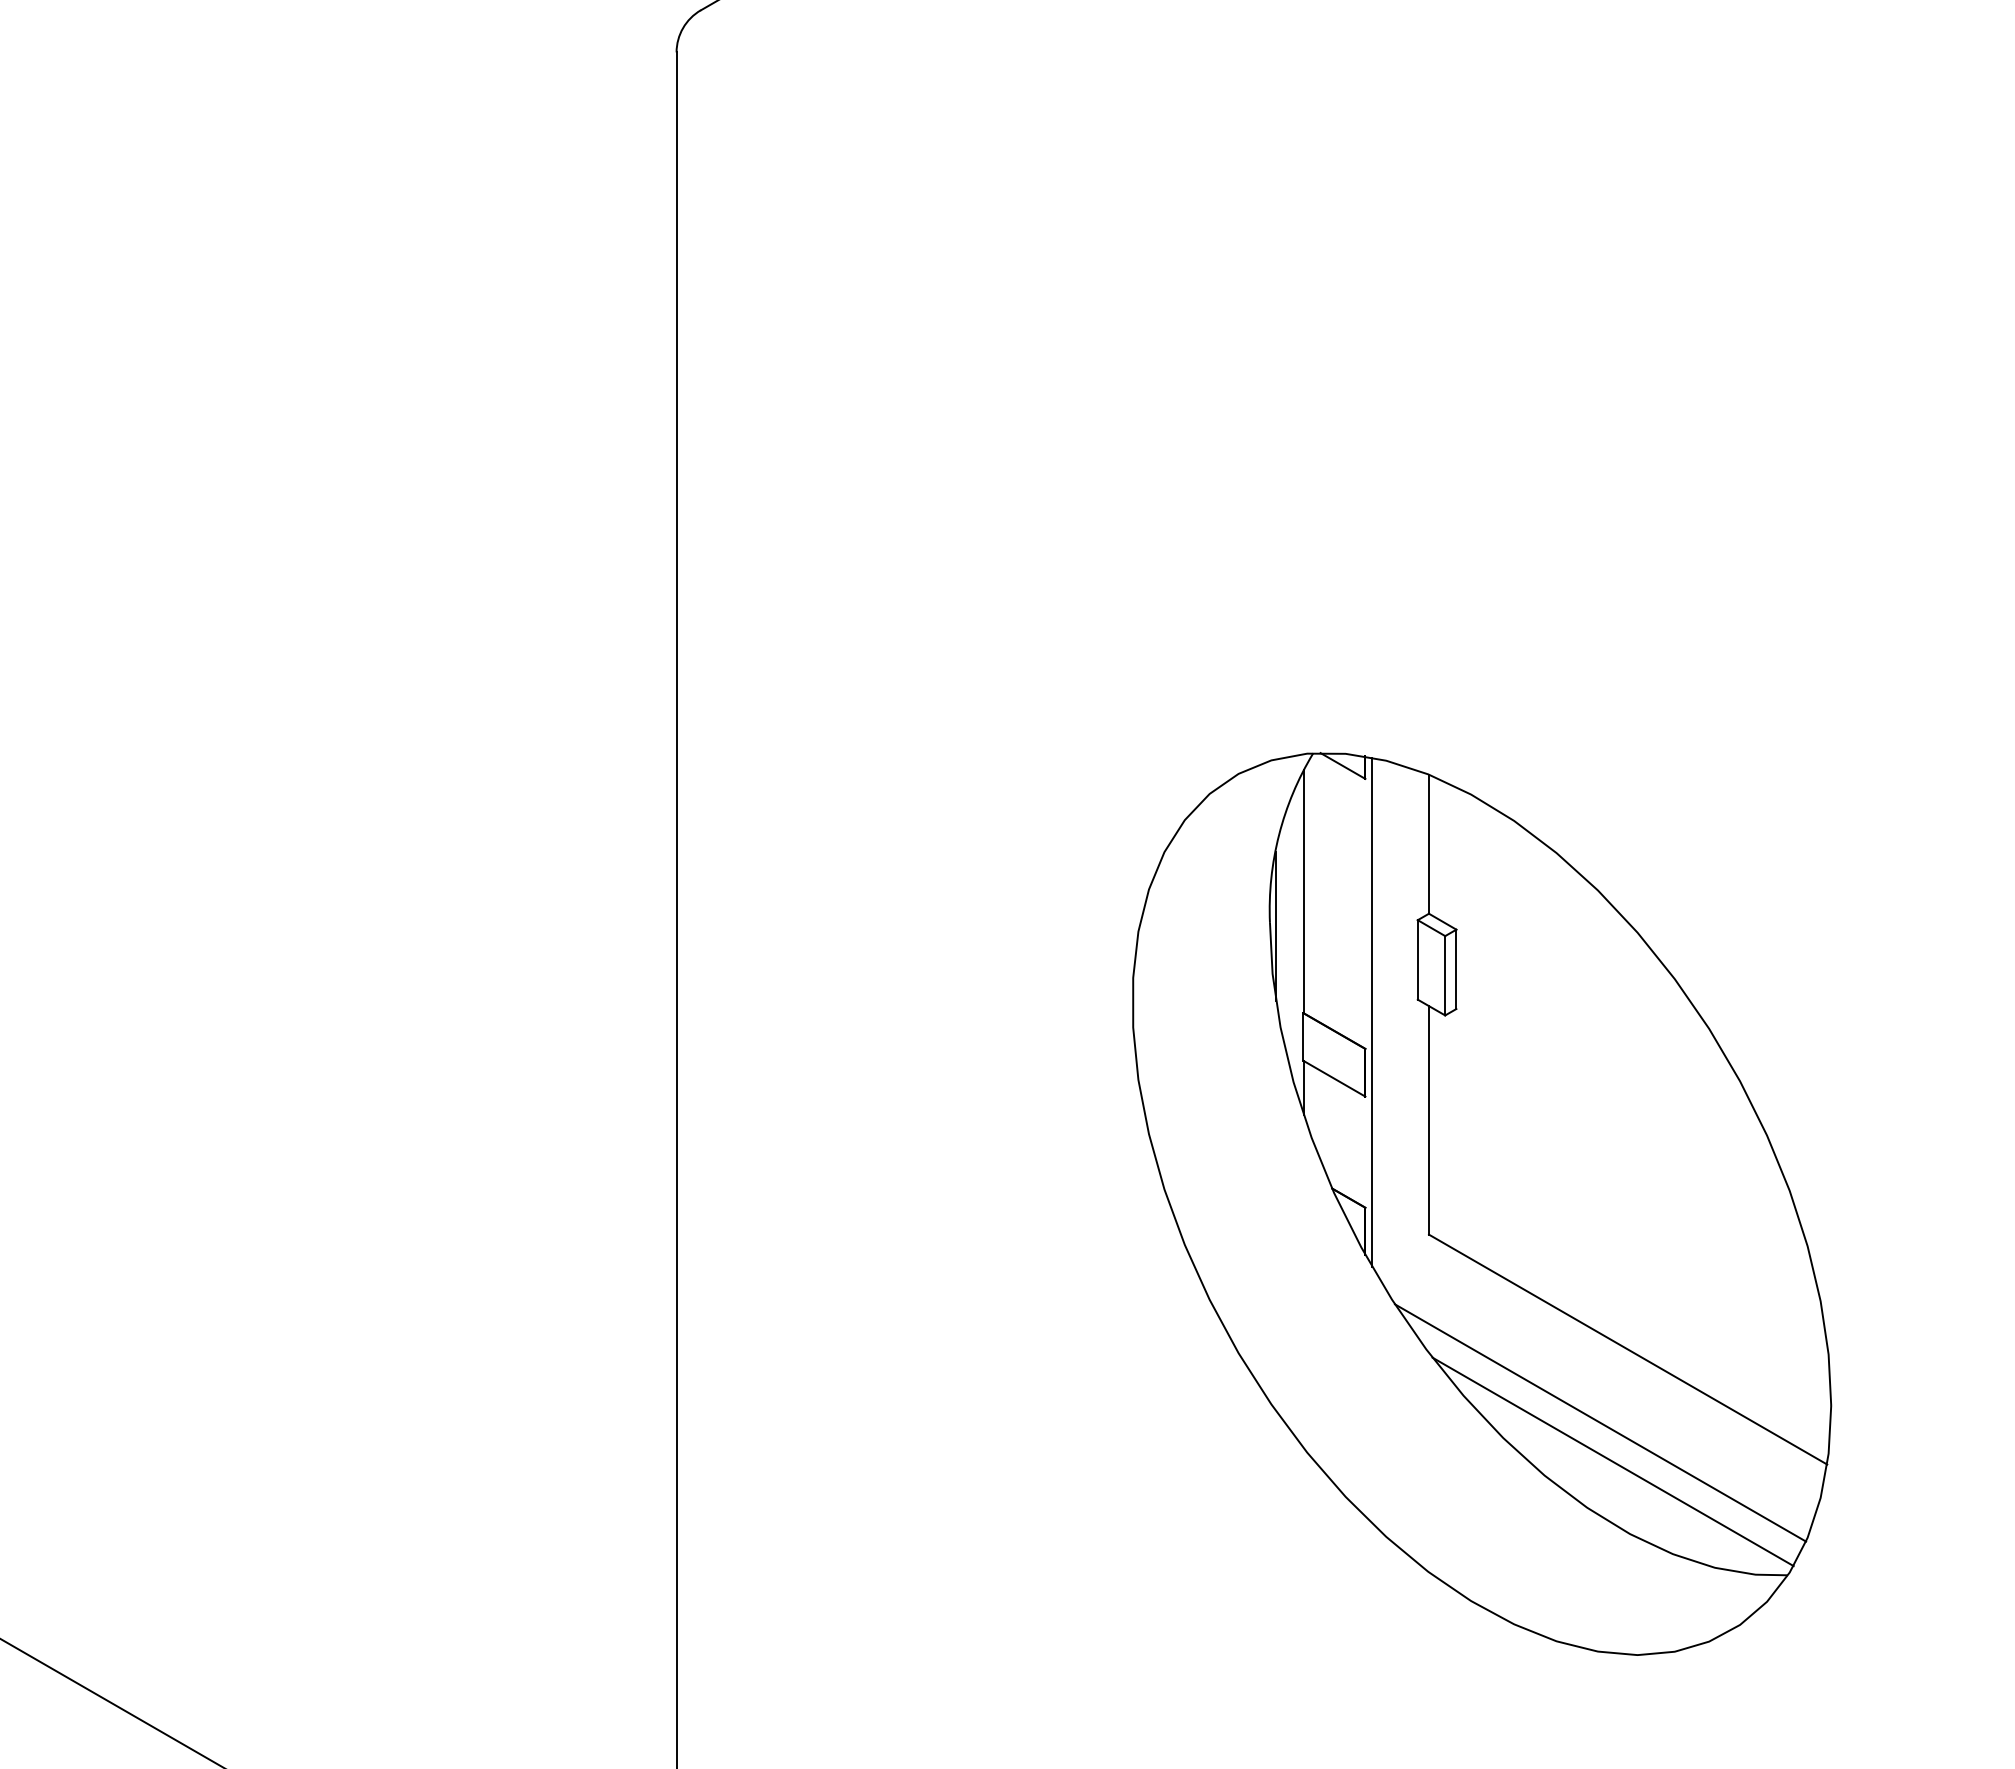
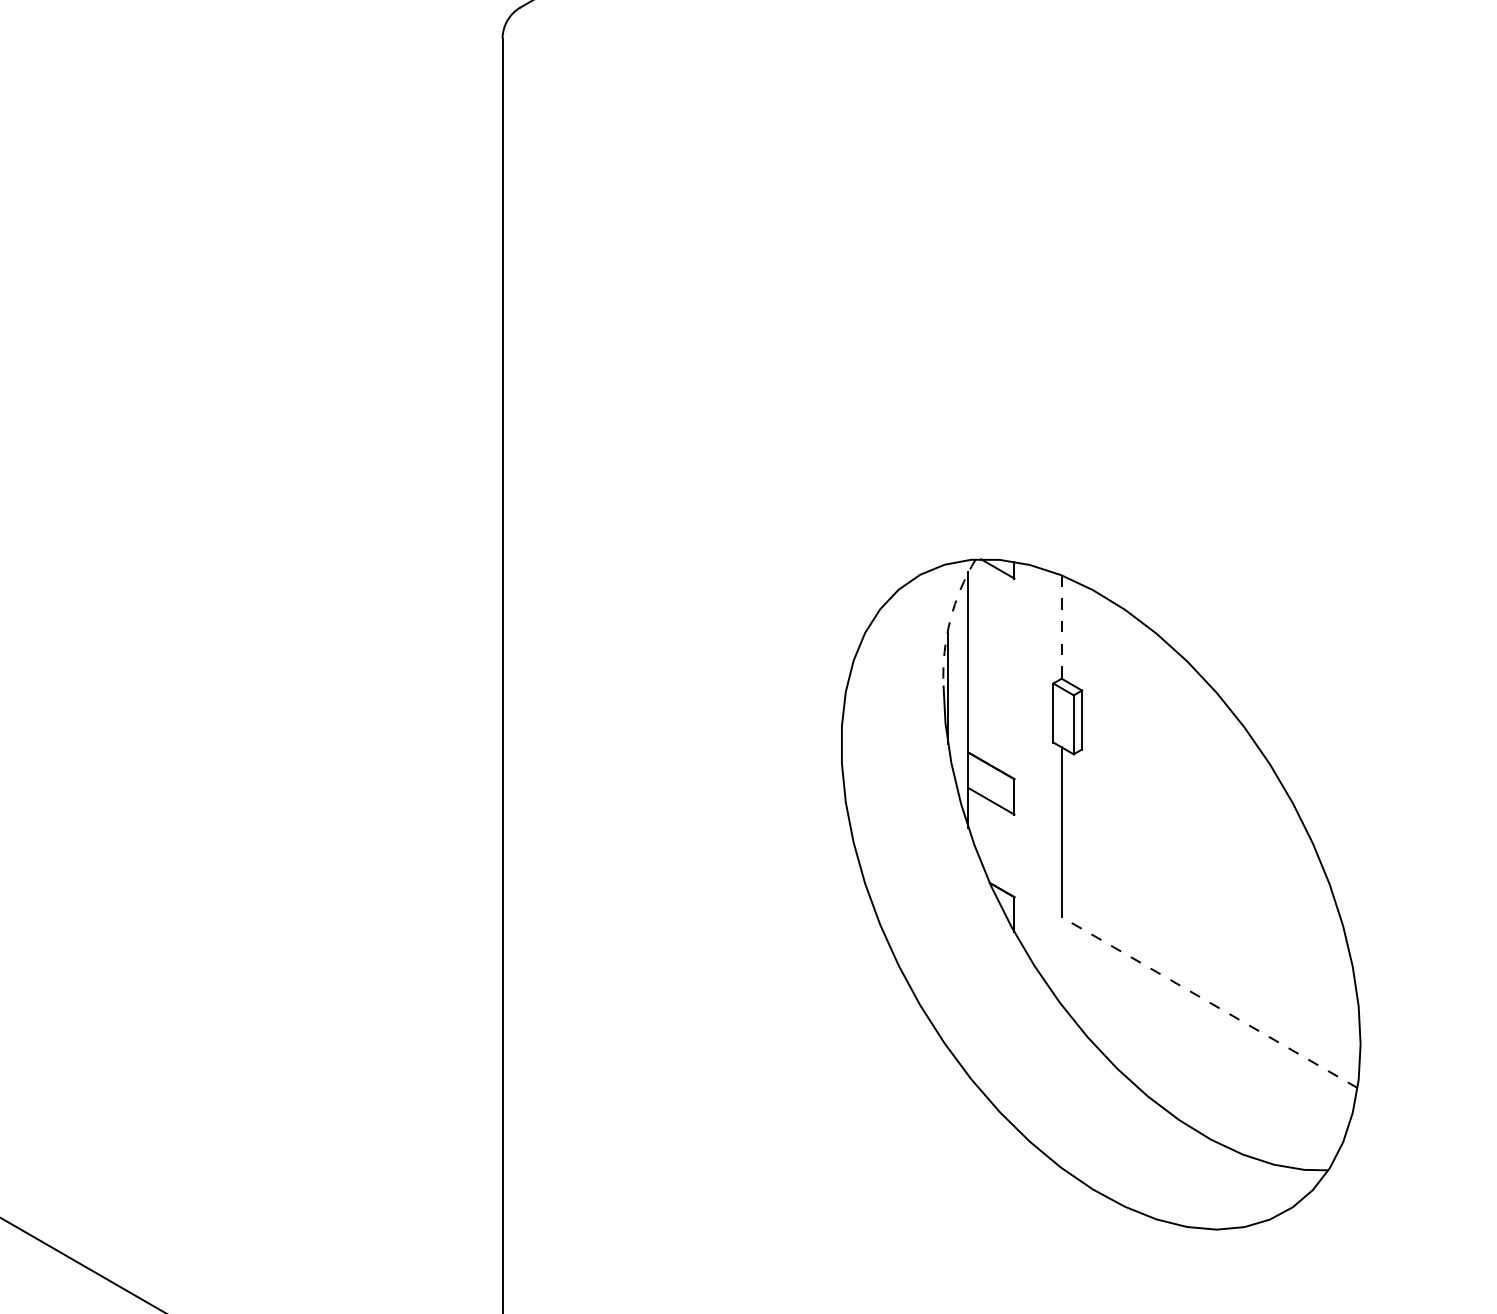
arc: (1279, 834) -> (950, 619), solid -> dashed
line: (1428, 844) -> (1061, 627), solid -> dashed
line: (1372, 1011) -> (1019, 751), removed
line: (1628, 1349) -> (1209, 1002), solid -> dashed
line: (1600, 1422) -> (1189, 1056), removed
line: (1612, 1461) -> (1198, 1085), removed

